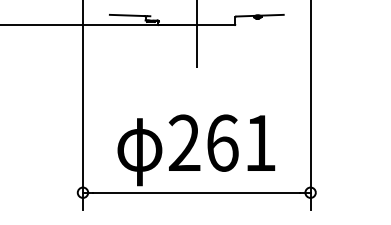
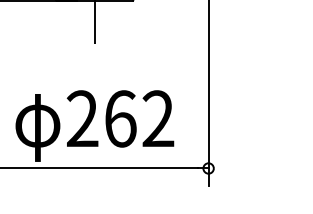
text: (260, 142) -> (158, 118), 261 -> 262

